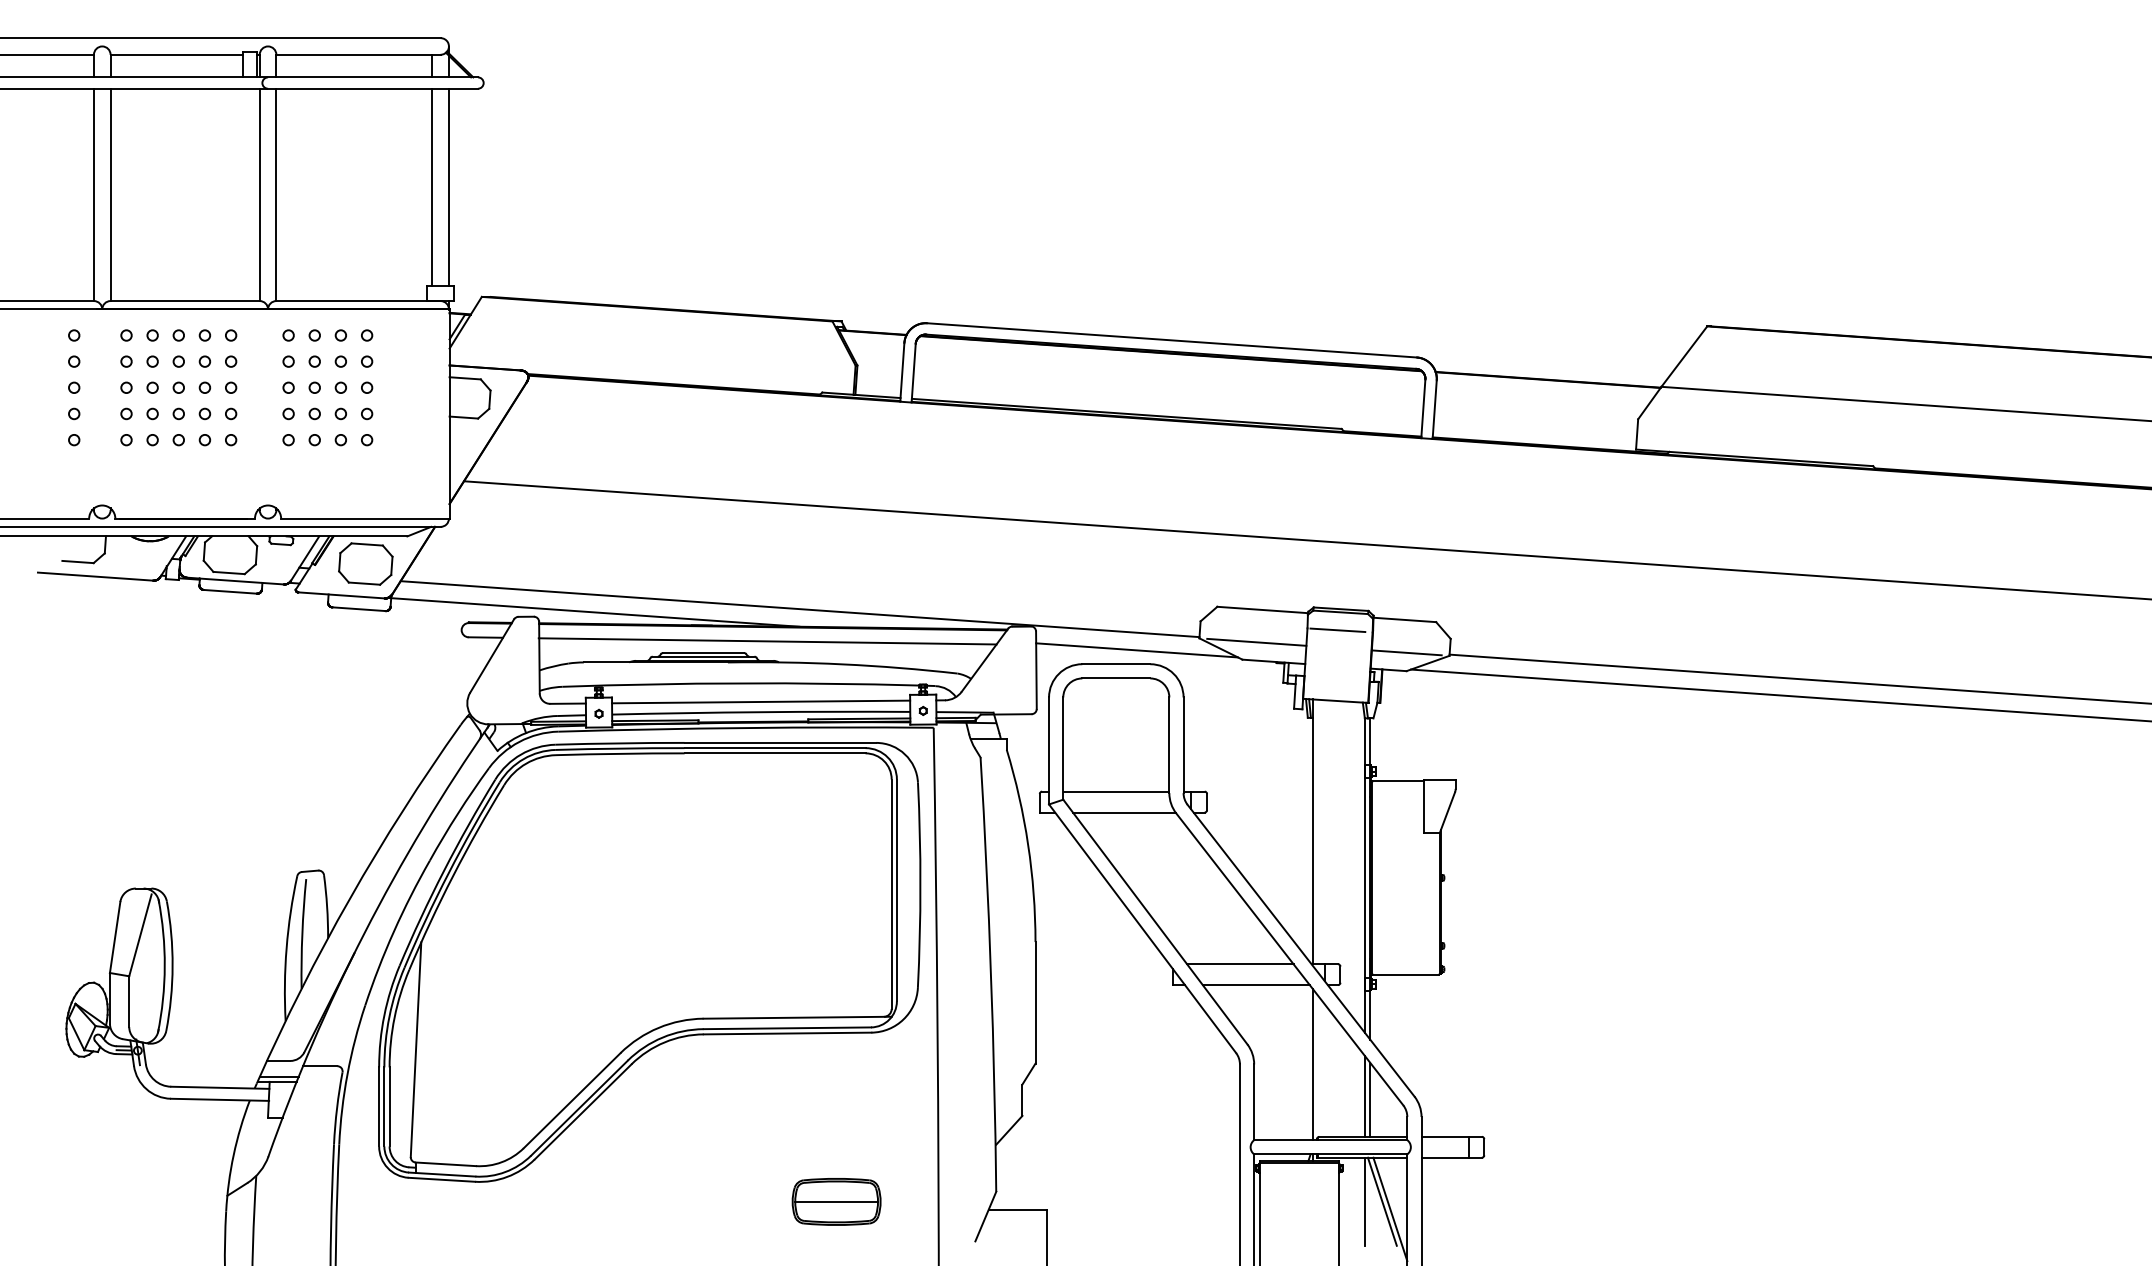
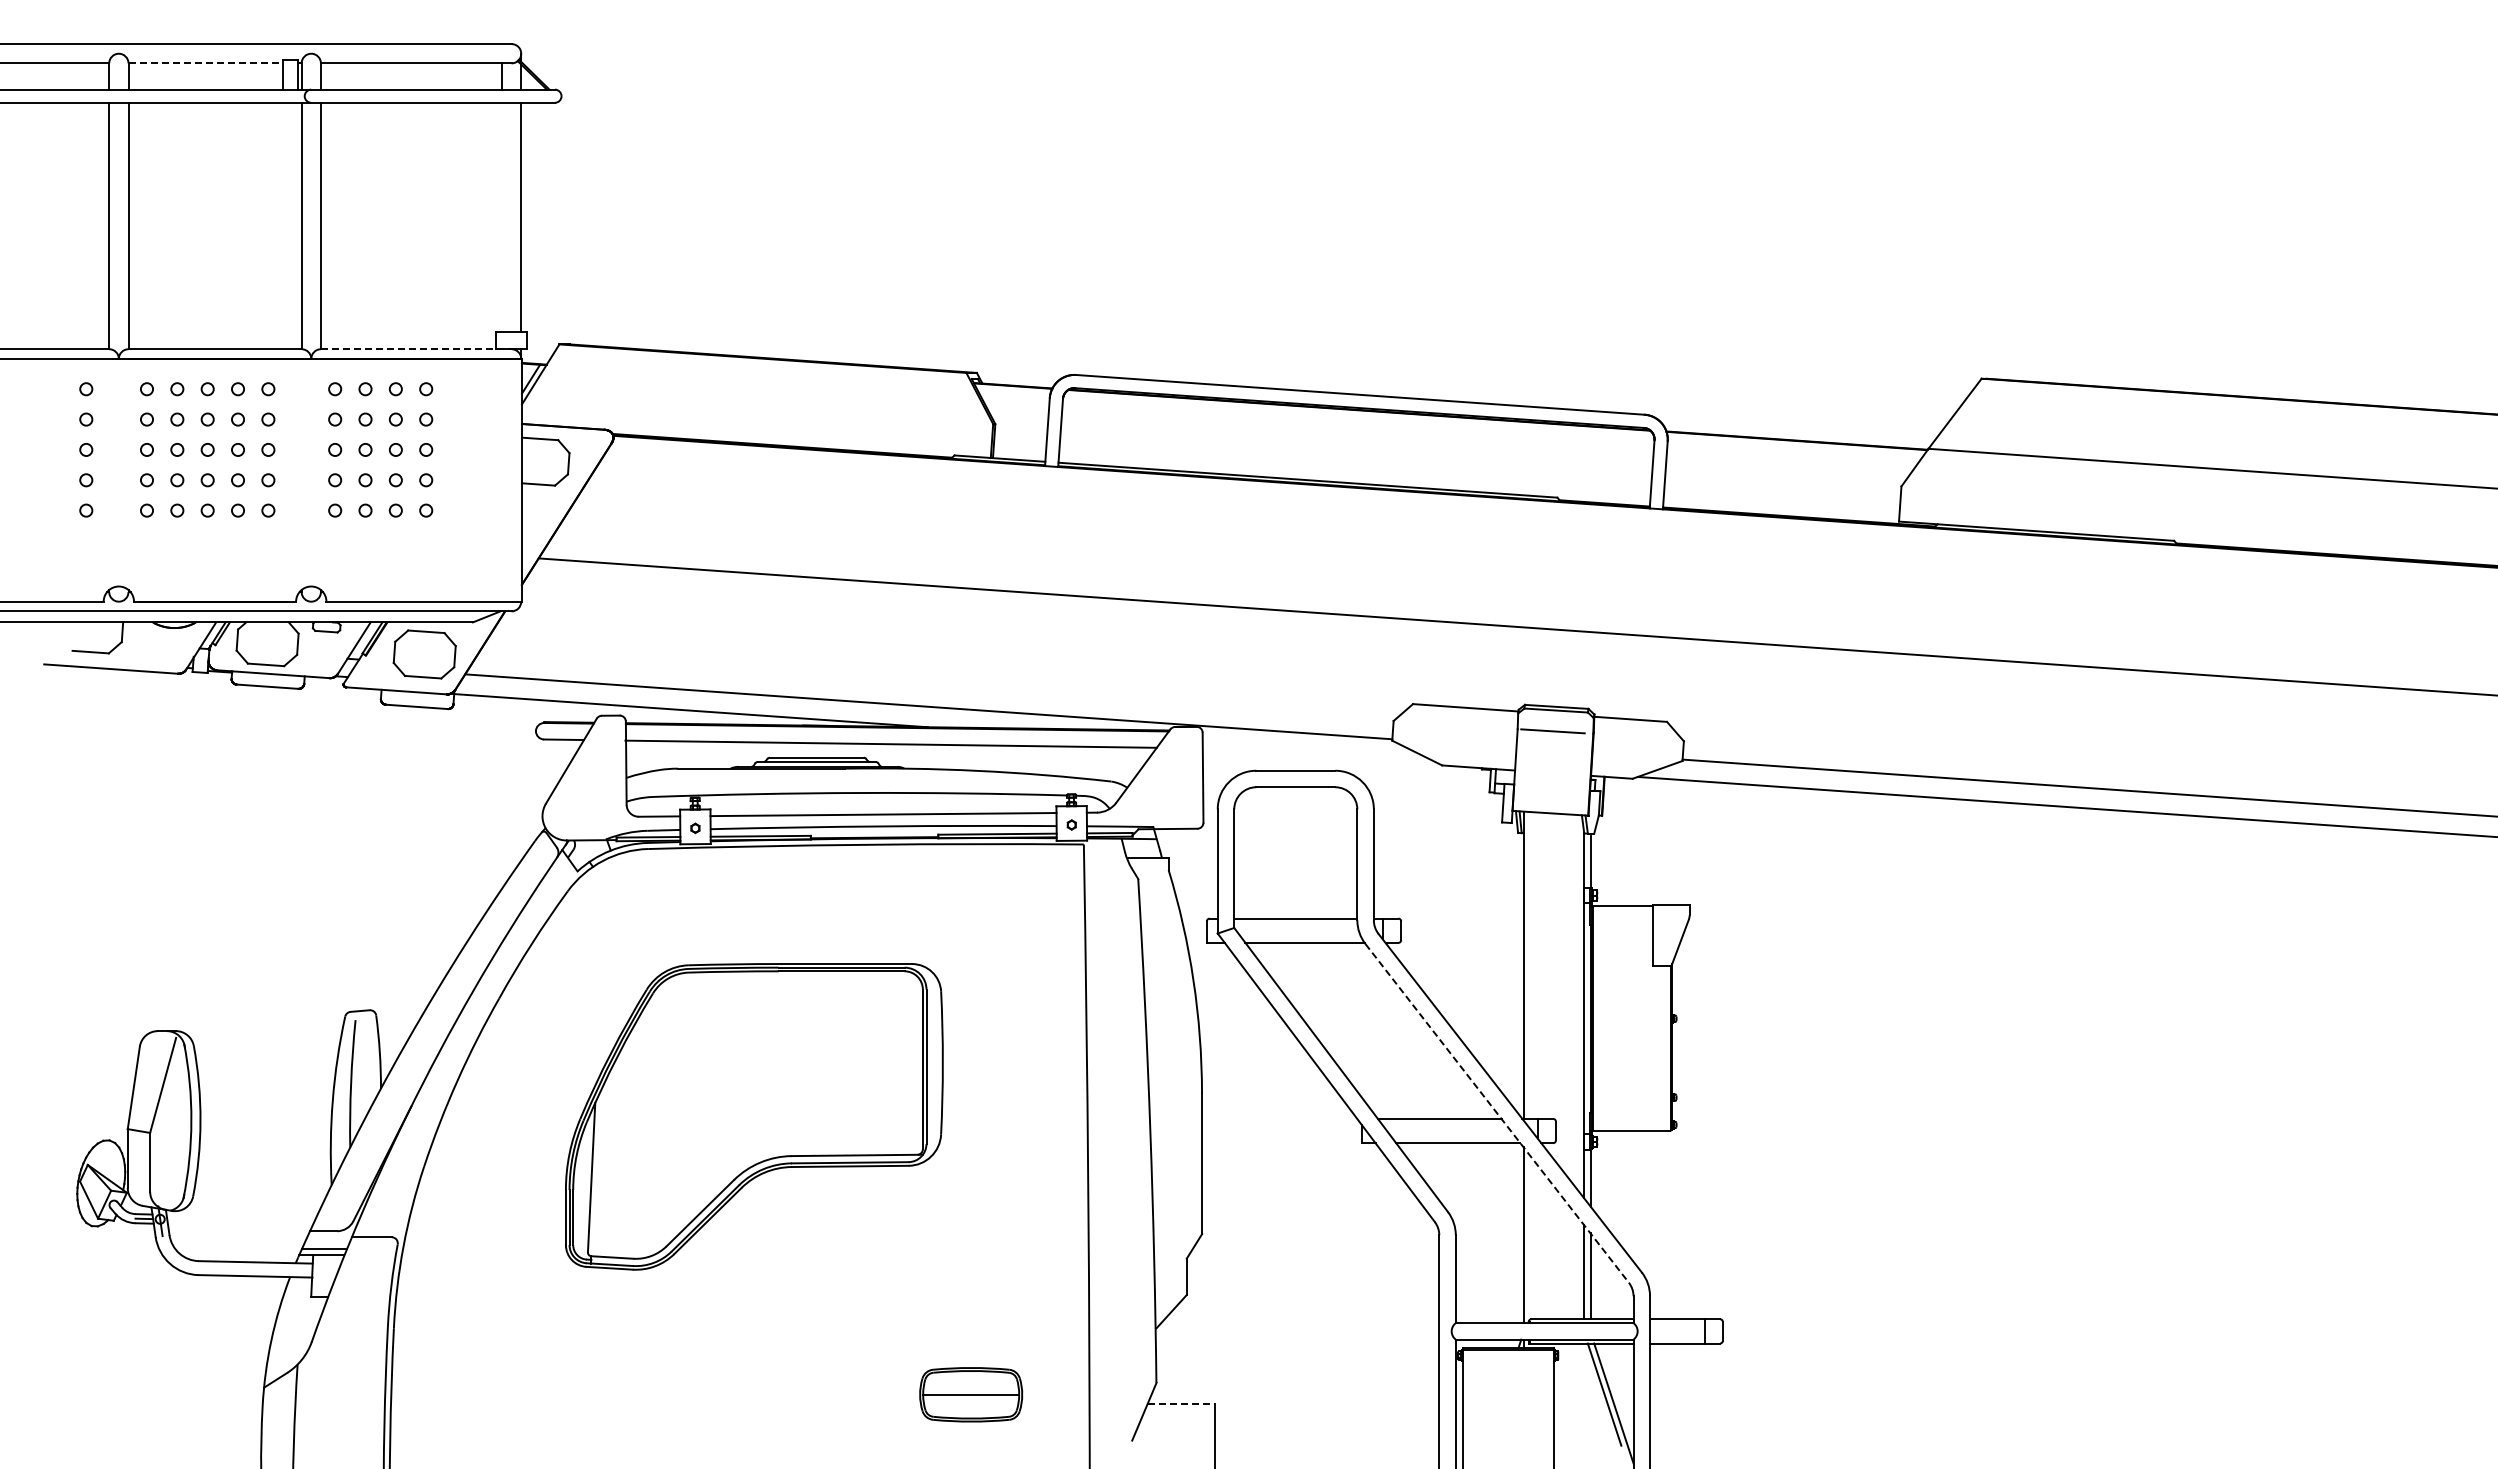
line: (177, 54) -> (206, 63), solid -> dashed
line: (431, 187) -> (501, 217), removed
line: (358, 301) -> (416, 349), solid -> dashed
line: (1256, 642) -> (1458, 745), removed
line: (1136, 650) -> (1319, 754), removed
line: (1406, 652) -> (1632, 757), removed
line: (1290, 959) -> (1497, 1113), solid -> dashed
part: (649, 962) -> (754, 1116), size x0.6
line: (1365, 1201) -> (1584, 1394), removed
line: (1017, 1209) -> (1181, 1403), solid -> dashed

